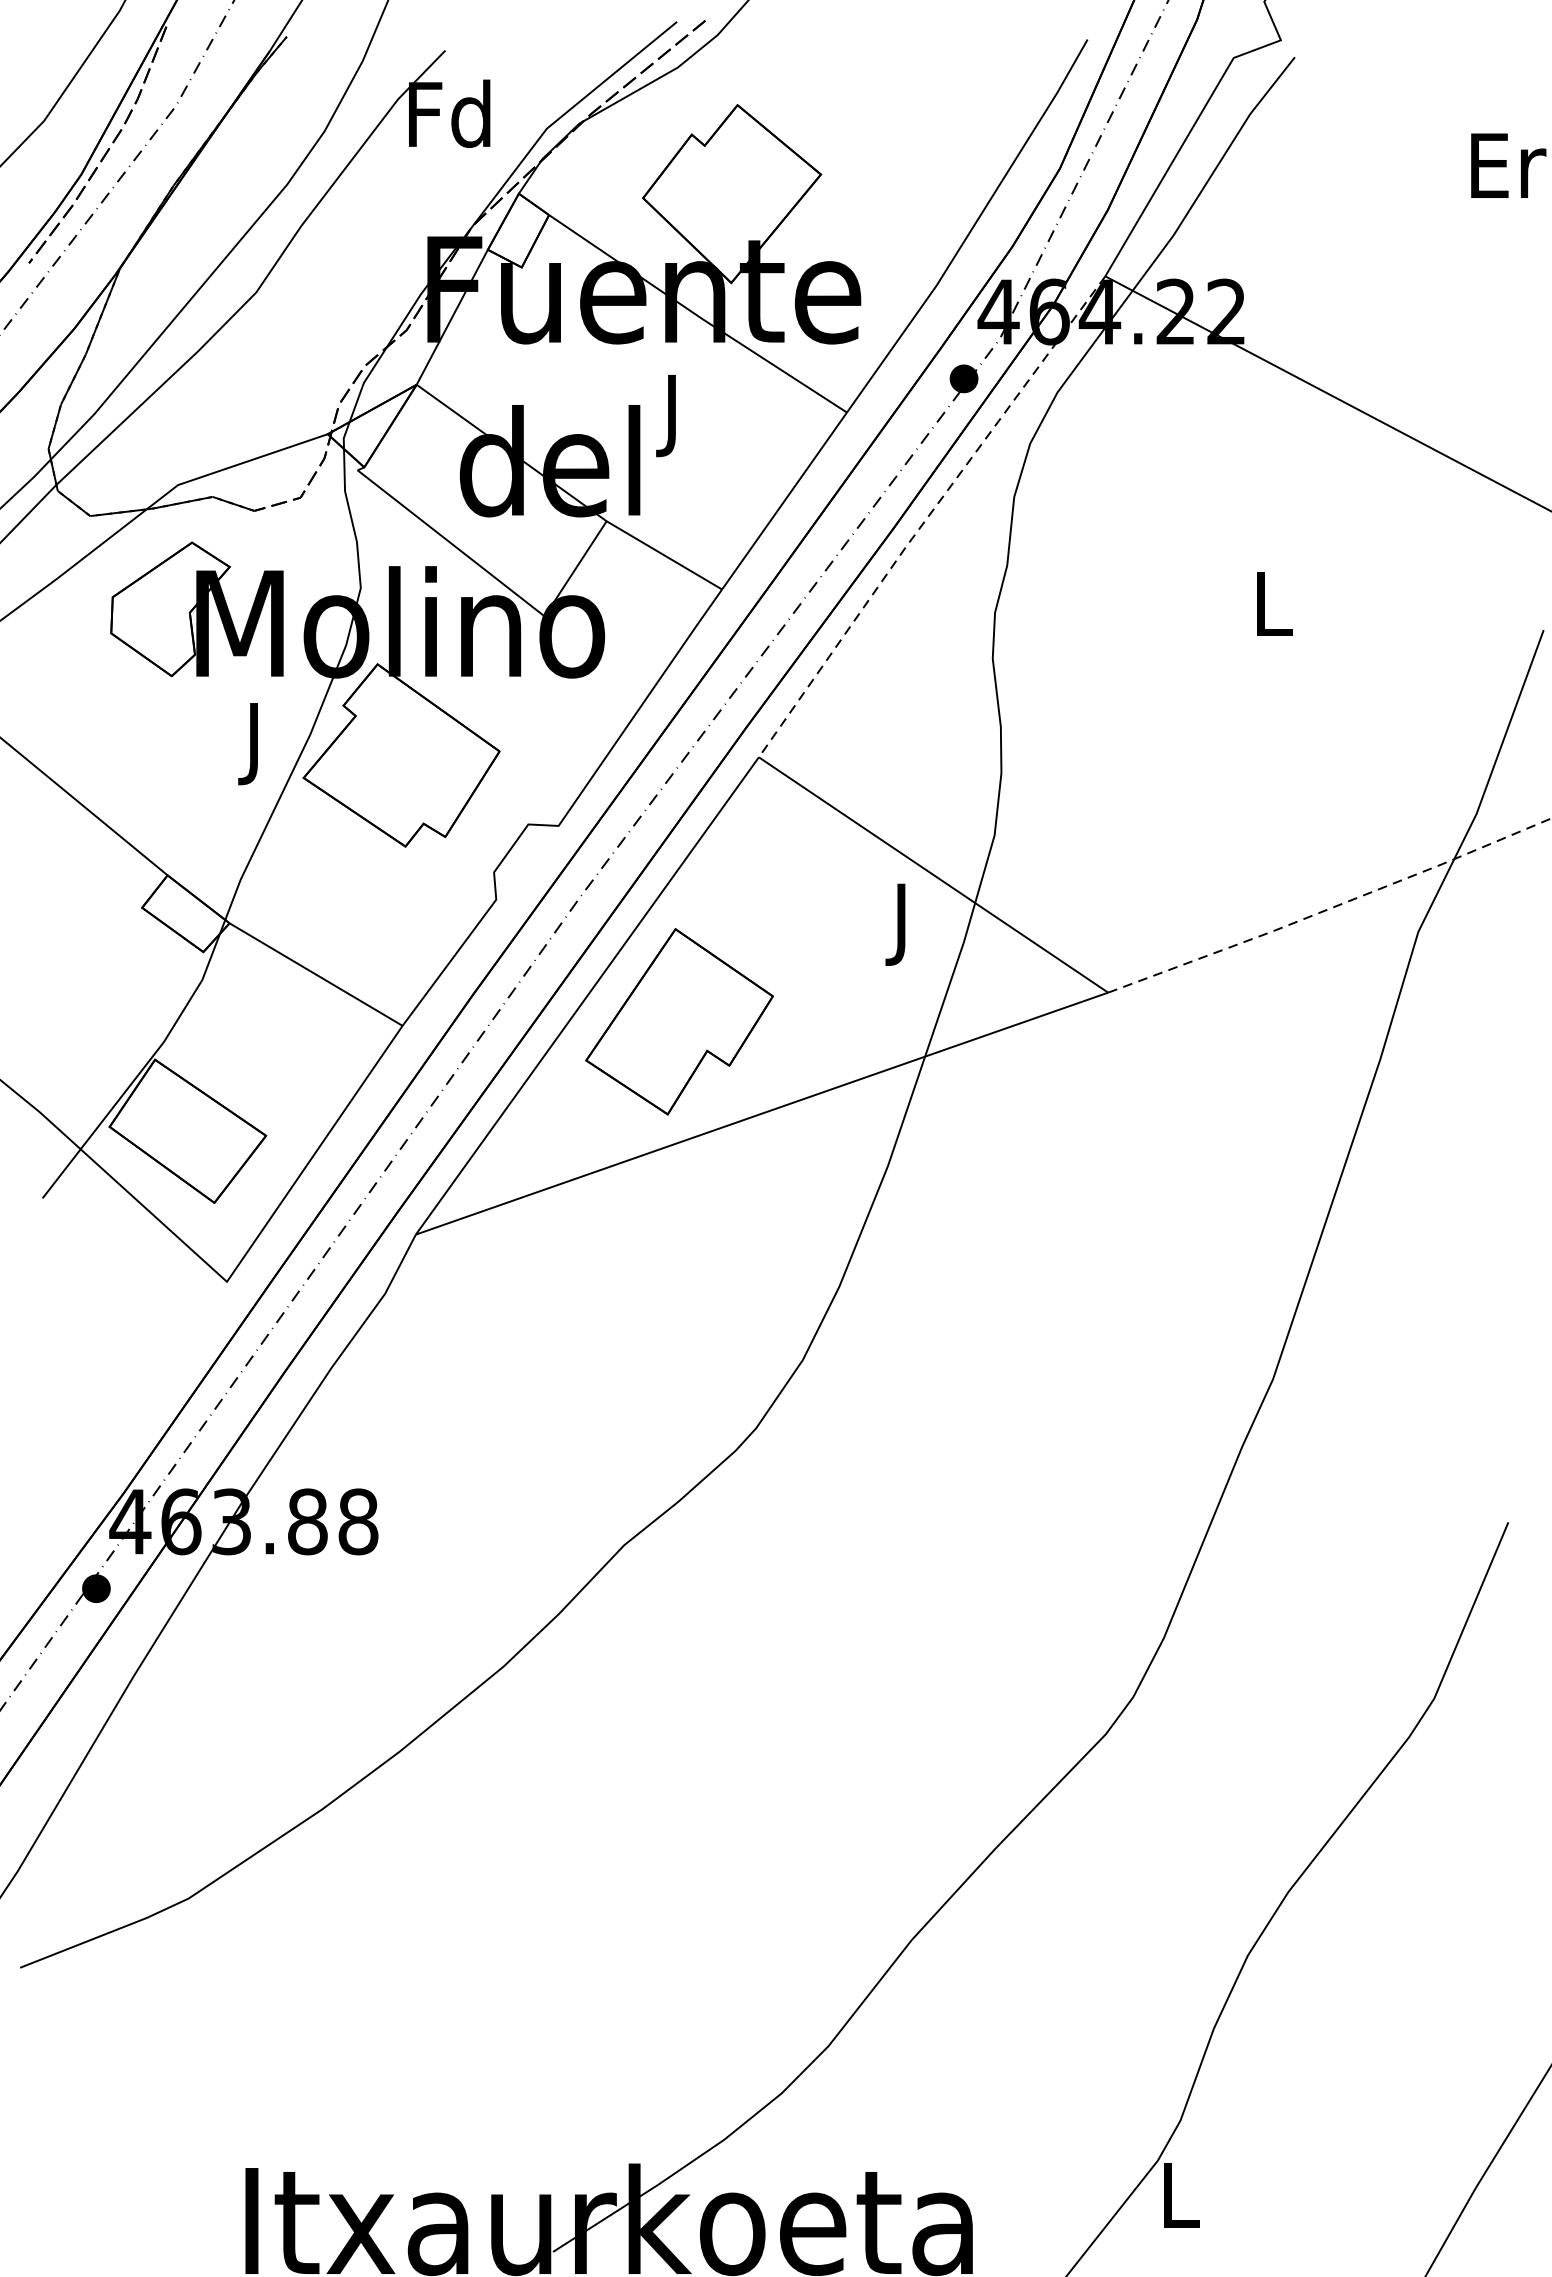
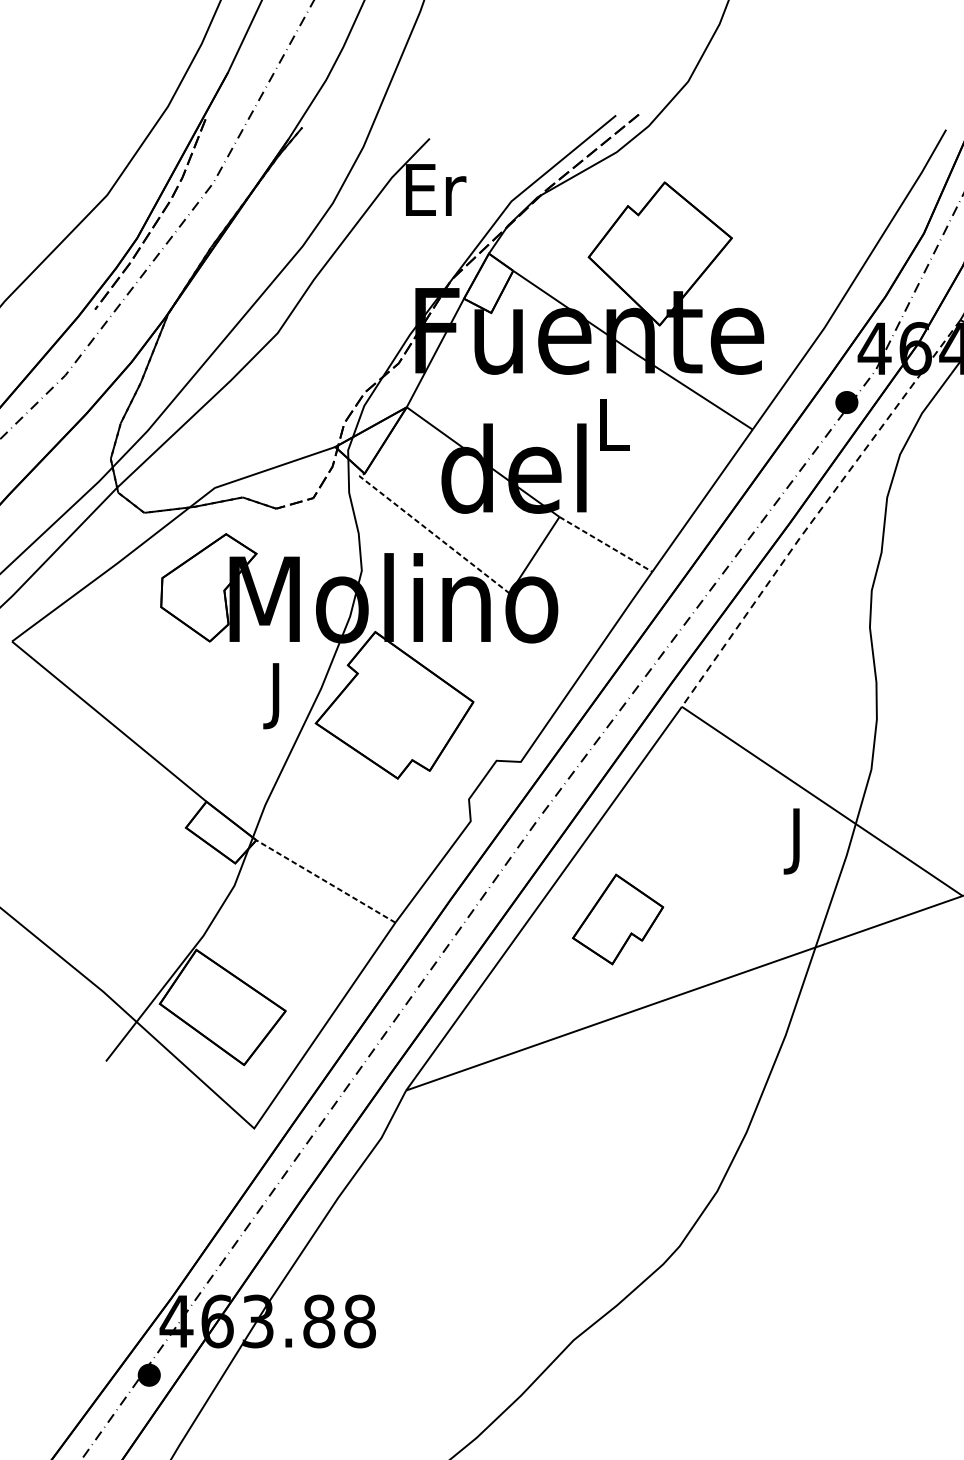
text: (449, 113) -> (433, 189), Fd -> Er
text: (674, 416) -> (614, 432), J -> L
line: (447, 540) -> (431, 532), solid -> dashed
line: (664, 555) -> (606, 544), solid -> dashed
line: (316, 974) -> (326, 881), solid -> dashed
part: (679, 1021) -> (618, 919), size x0.6

